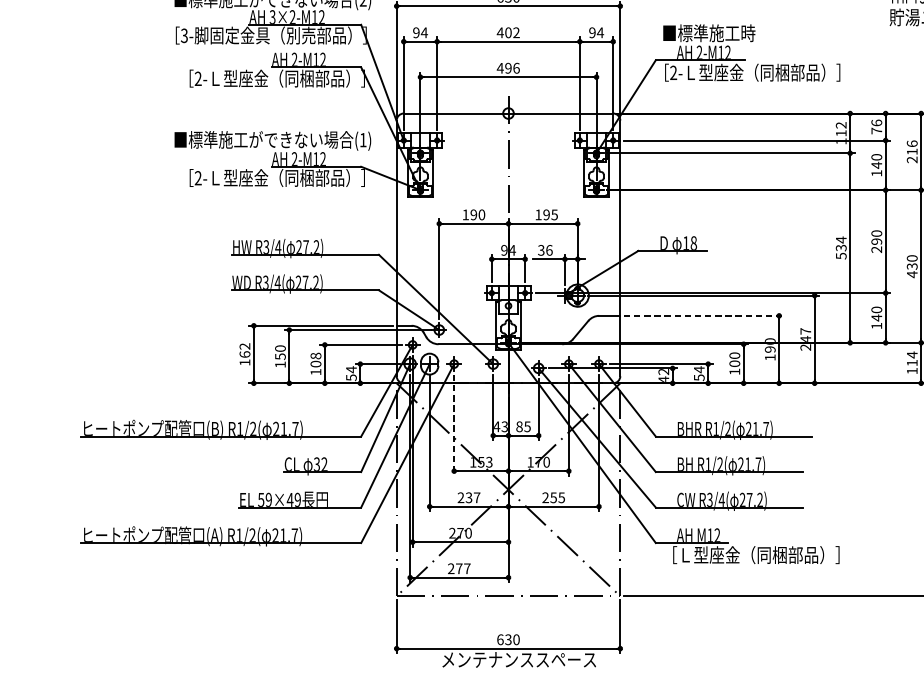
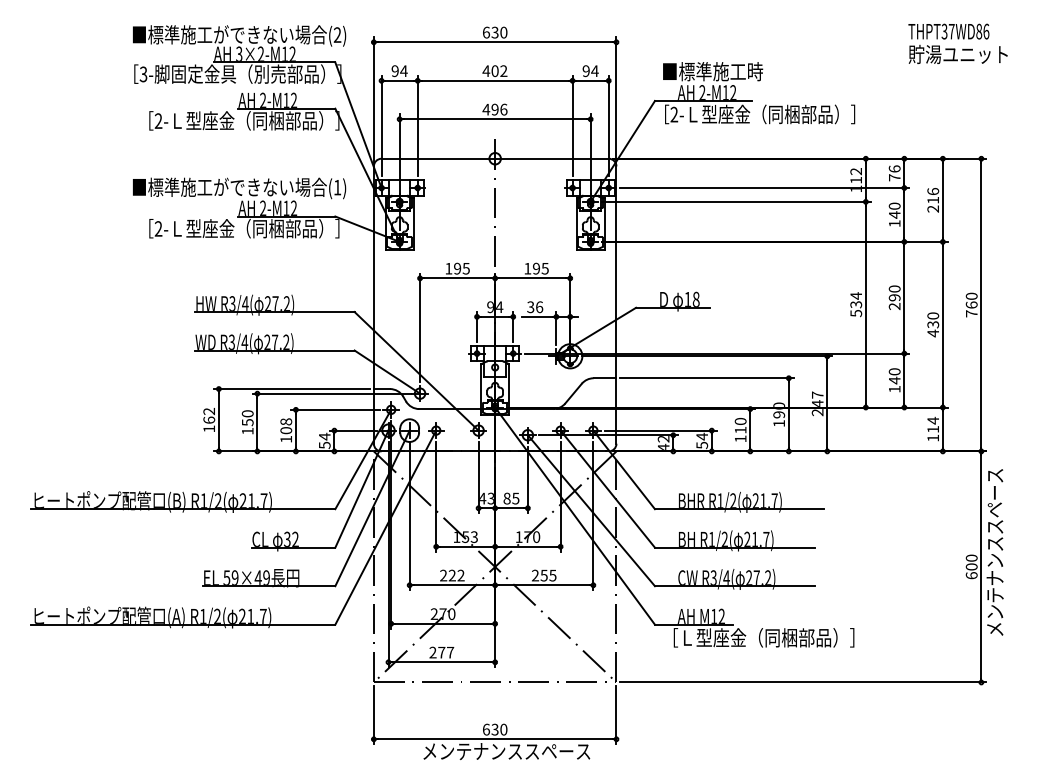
text: (481, 214) -> (465, 268), 190 -> 195
line: (703, 316) -> (706, 378), dashed -> solid
text: (734, 363) -> (740, 429), 100 -> 110
line: (454, 424) -> (436, 496), dashed -> solid
text: (472, 497) -> (456, 575), 237 -> 222

